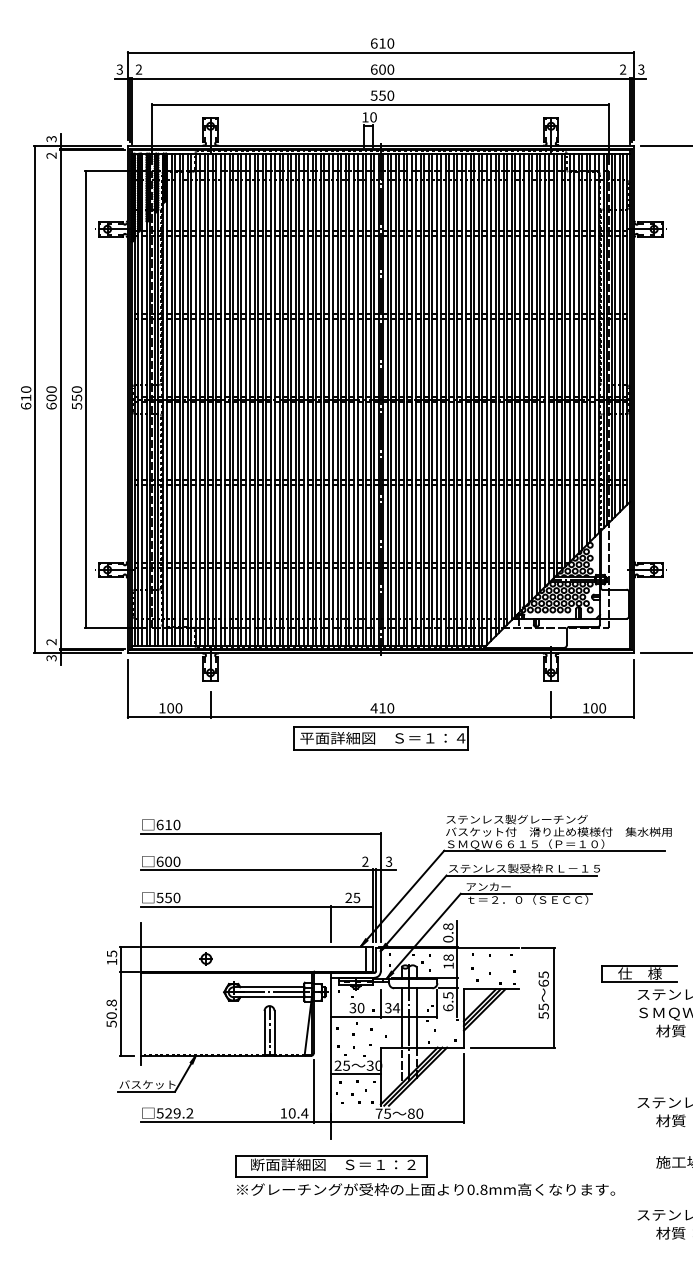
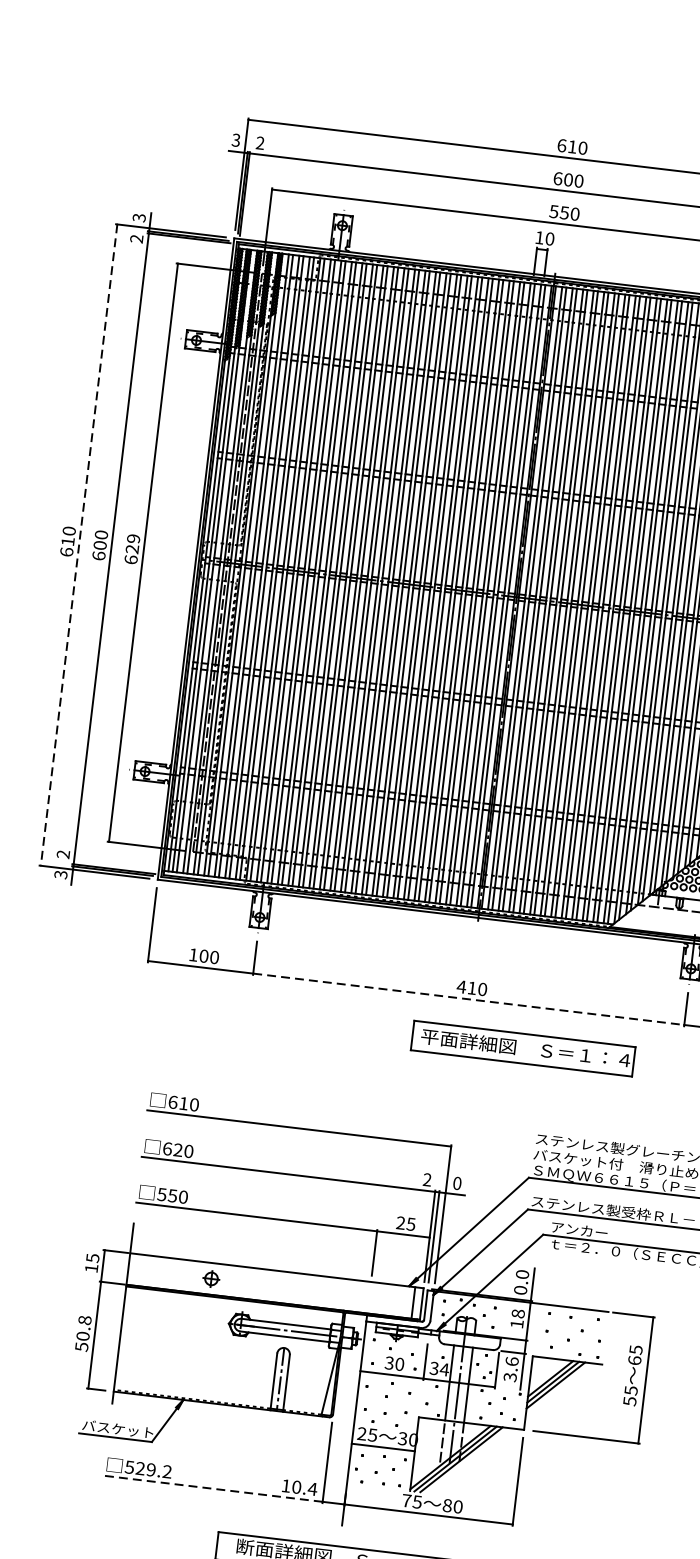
text: (76, 397) -> (131, 548), 550 -> 629
line: (35, 400) -> (79, 546), solid -> dashed
line: (381, 717) -> (469, 999), solid -> dashed
part: (380, 738) -> (522, 1048), moved
text: (168, 861) -> (178, 1149), 600 -> 620
text: (389, 861) -> (457, 1183), 3 -> 0
text: (448, 926) -> (522, 1274), 0.8 -> 0.0
text: (448, 1001) -> (511, 1369), 6.5 -> 3.6
line: (227, 1122) -> (213, 1488), solid -> dashed

